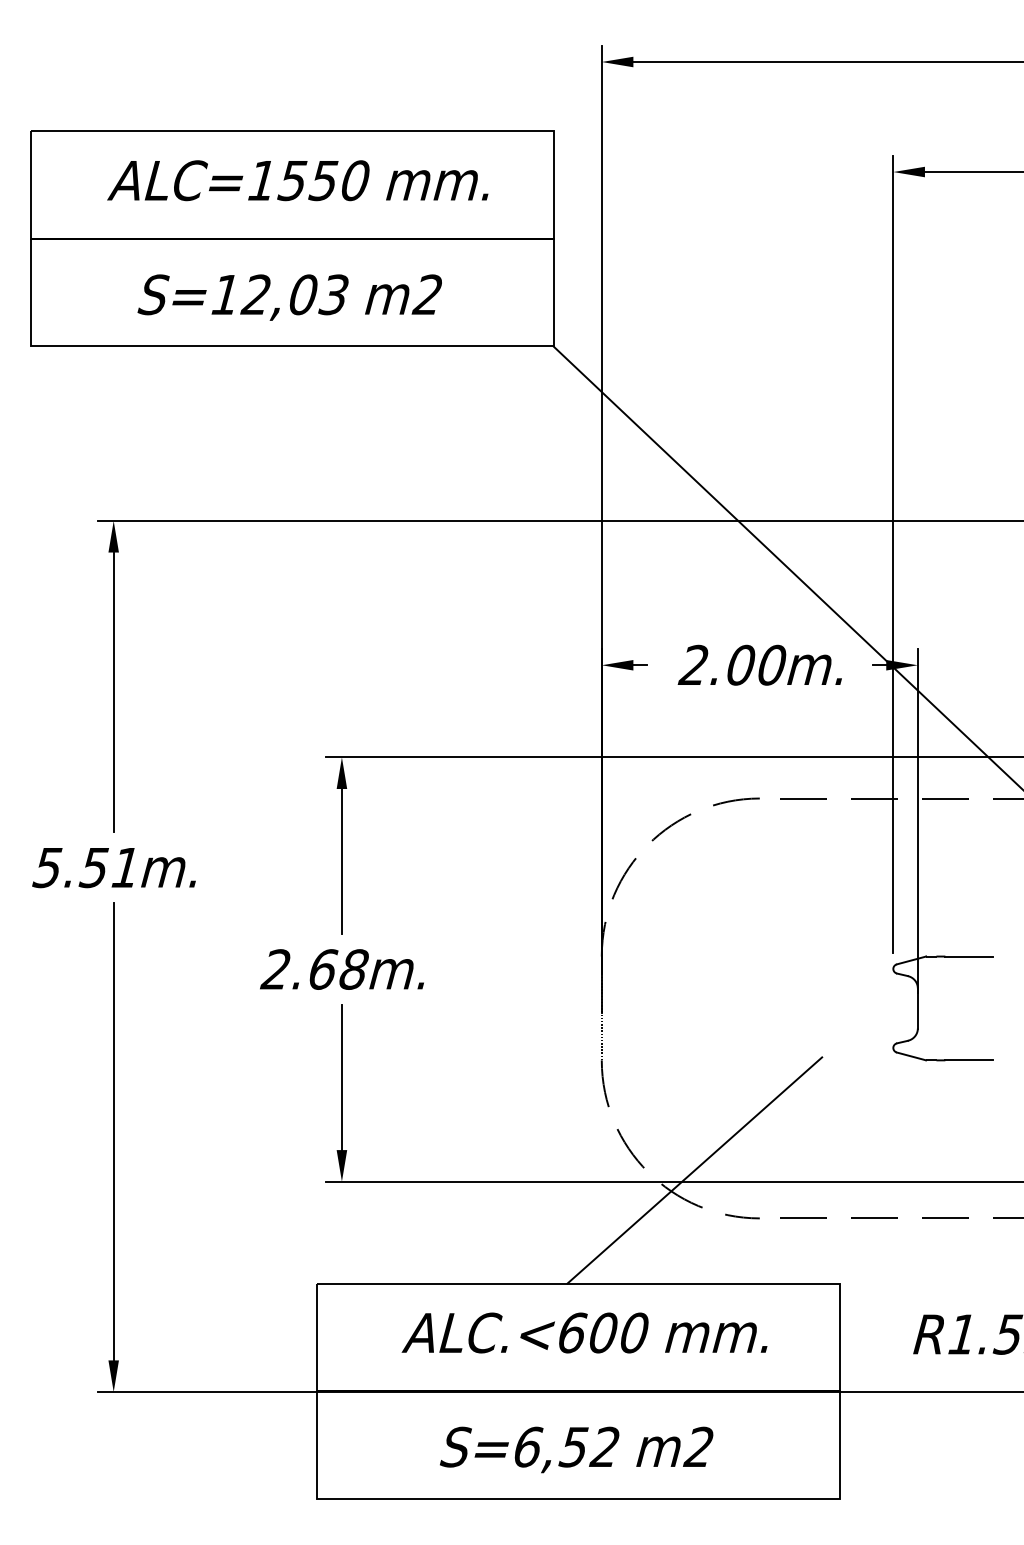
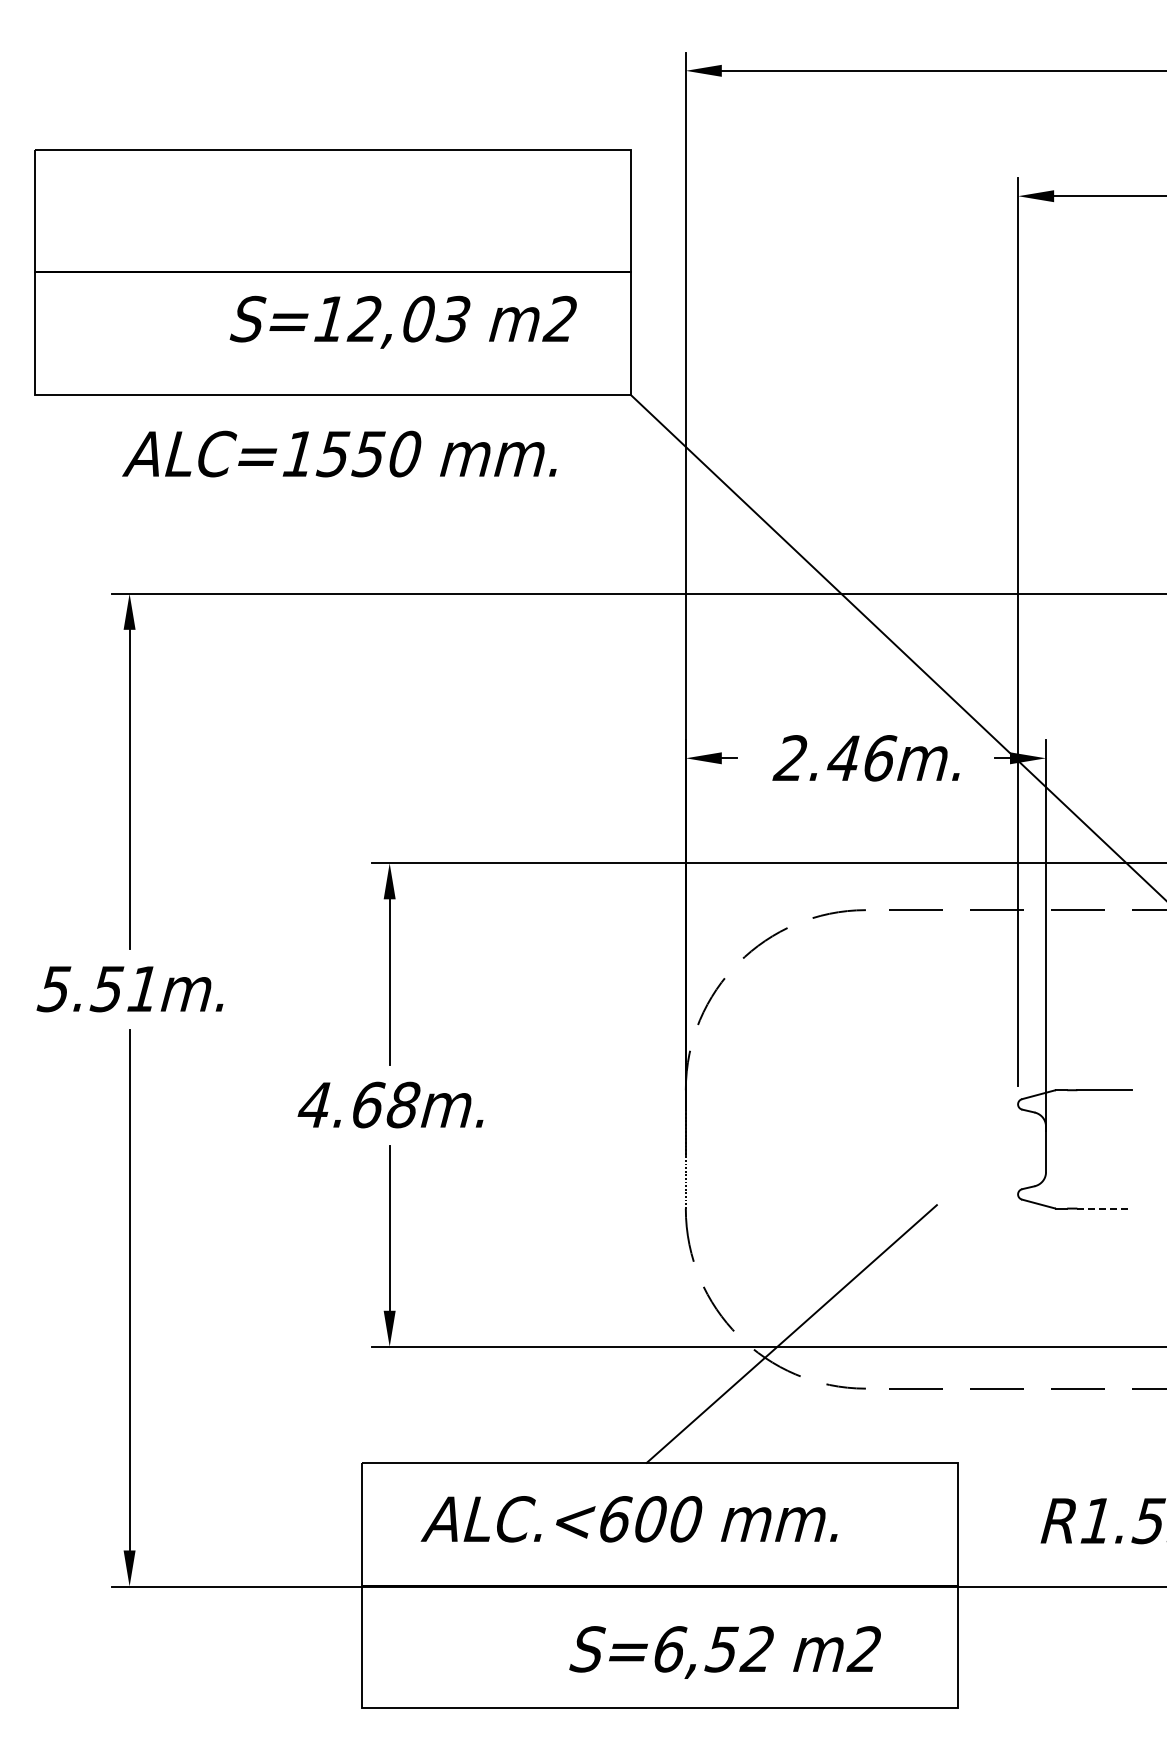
text: (297, 180) -> (339, 453), moved
text: (289, 296) -> (402, 321), moved
text: (756, 665) -> (862, 758), 2.00m. -> 2.46m.
text: (275, 969) -> (313, 1104), 2.68m. -> 4.68m.
line: (970, 1060) -> (1105, 1208), solid -> dashed
text: (583, 1333) -> (628, 1519), moved
text: (576, 1449) -> (724, 1652), moved

